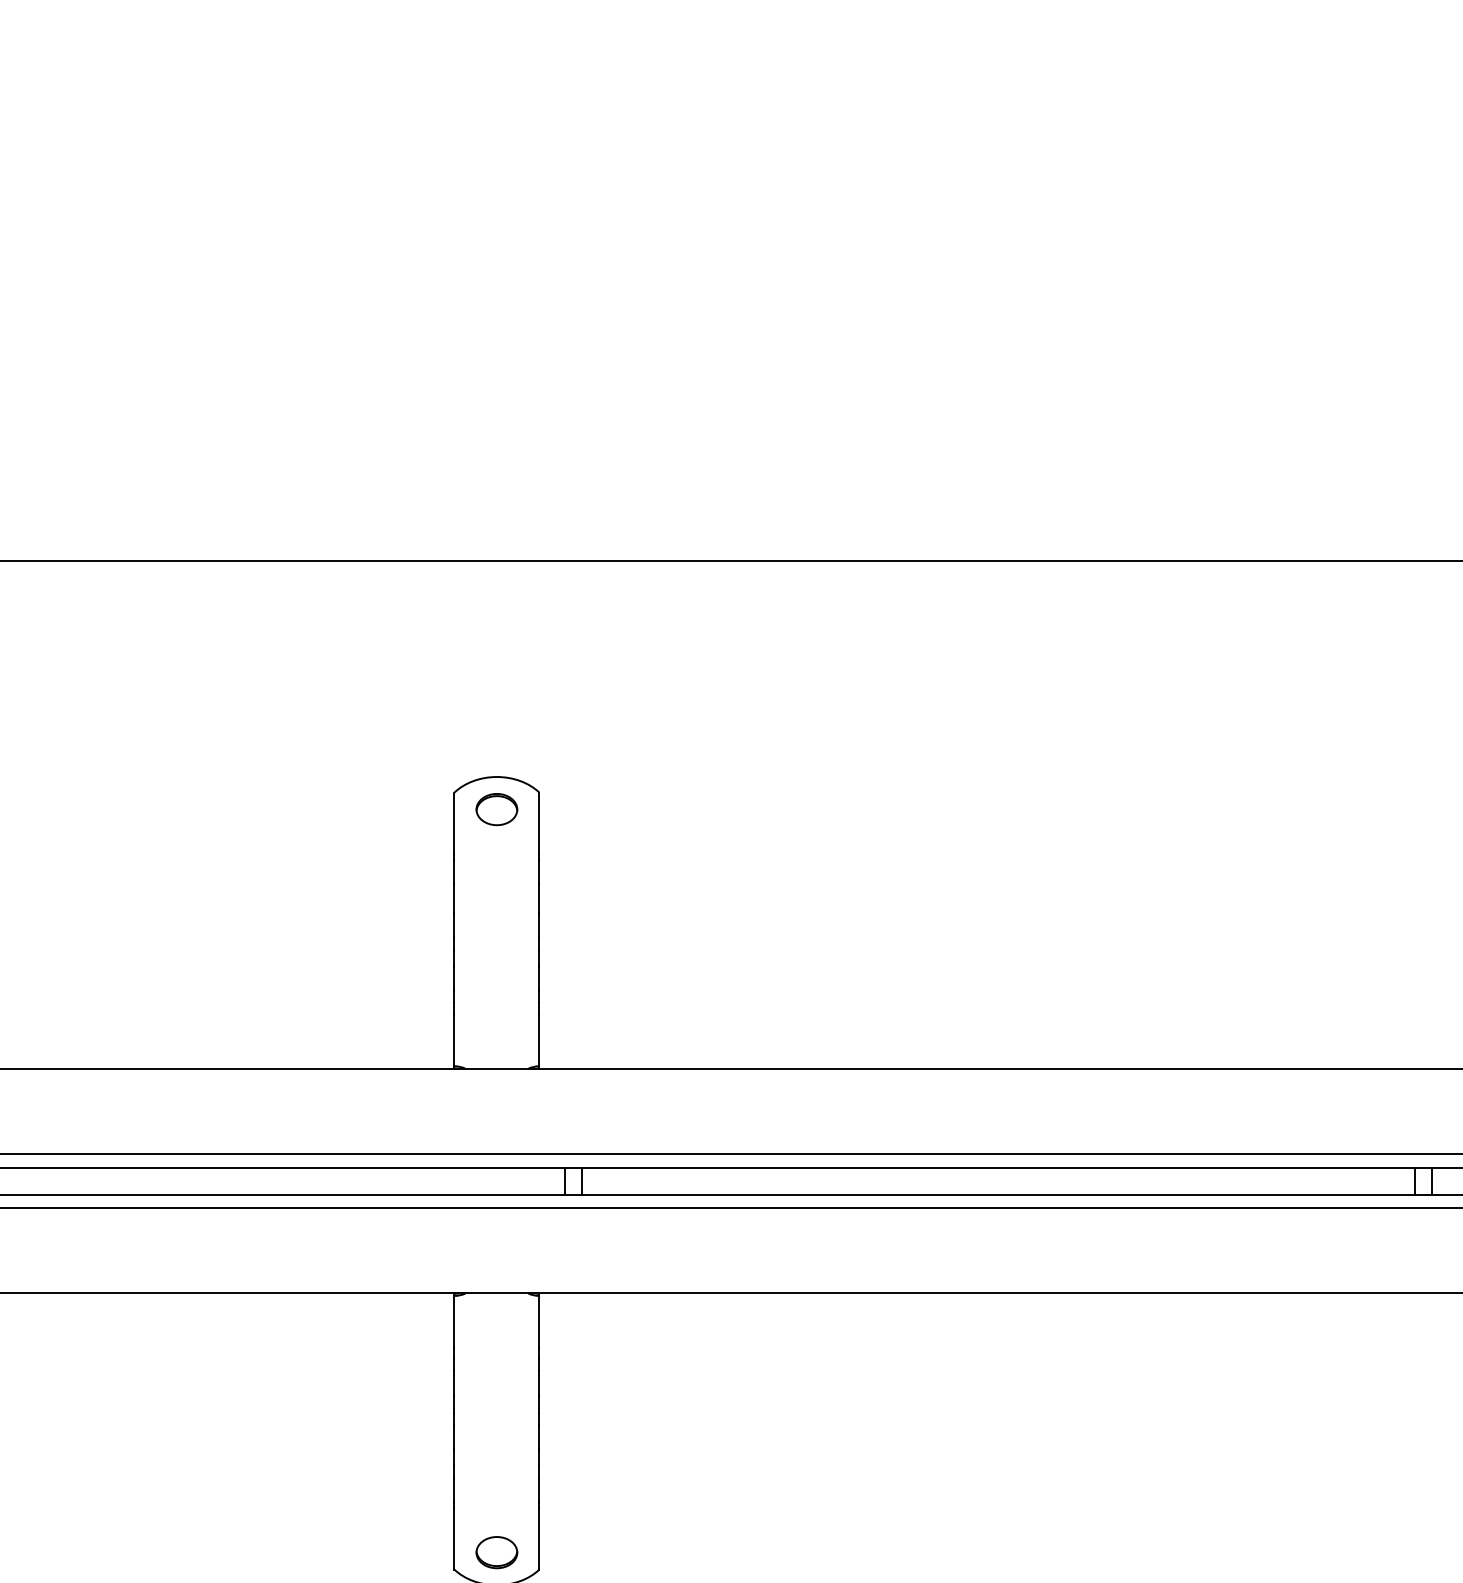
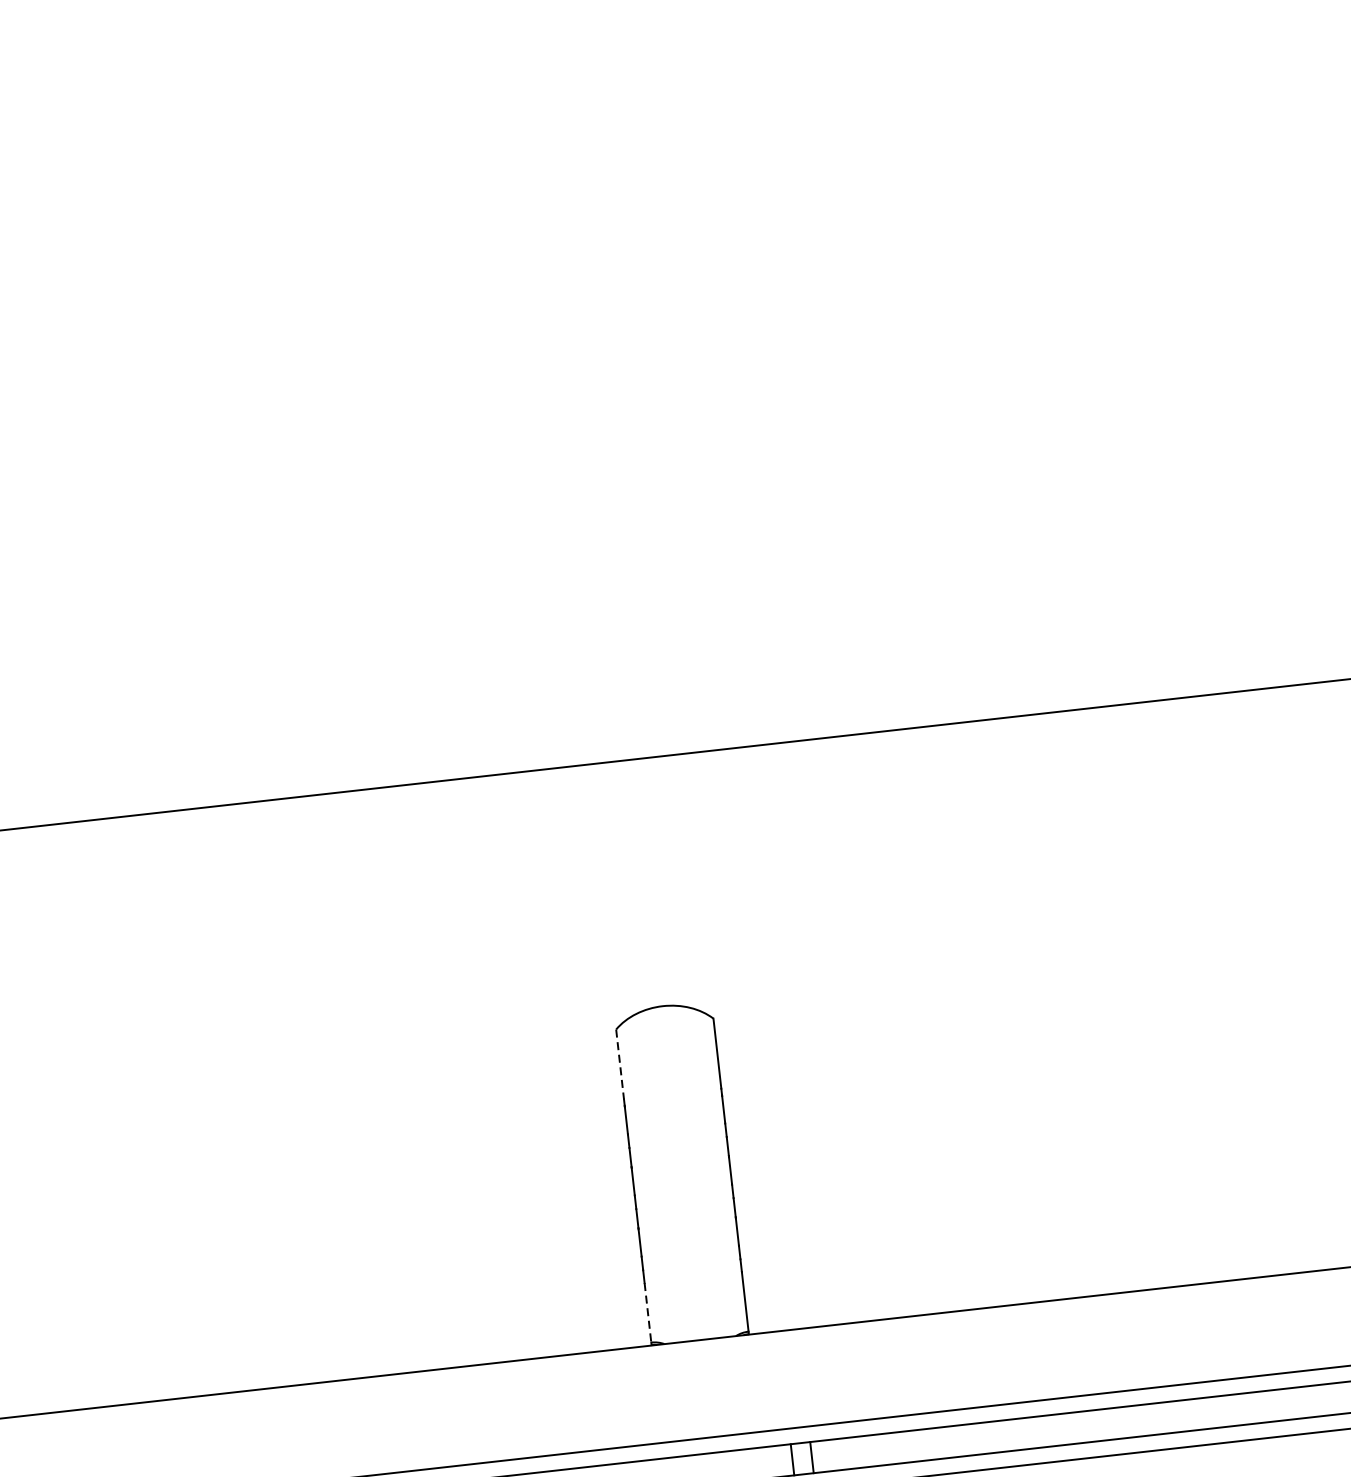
part: (496, 809) -> (666, 1043), removed
line: (454, 823) -> (620, 1064), solid -> dashed
line: (454, 1040) -> (648, 1313), solid -> dashed

